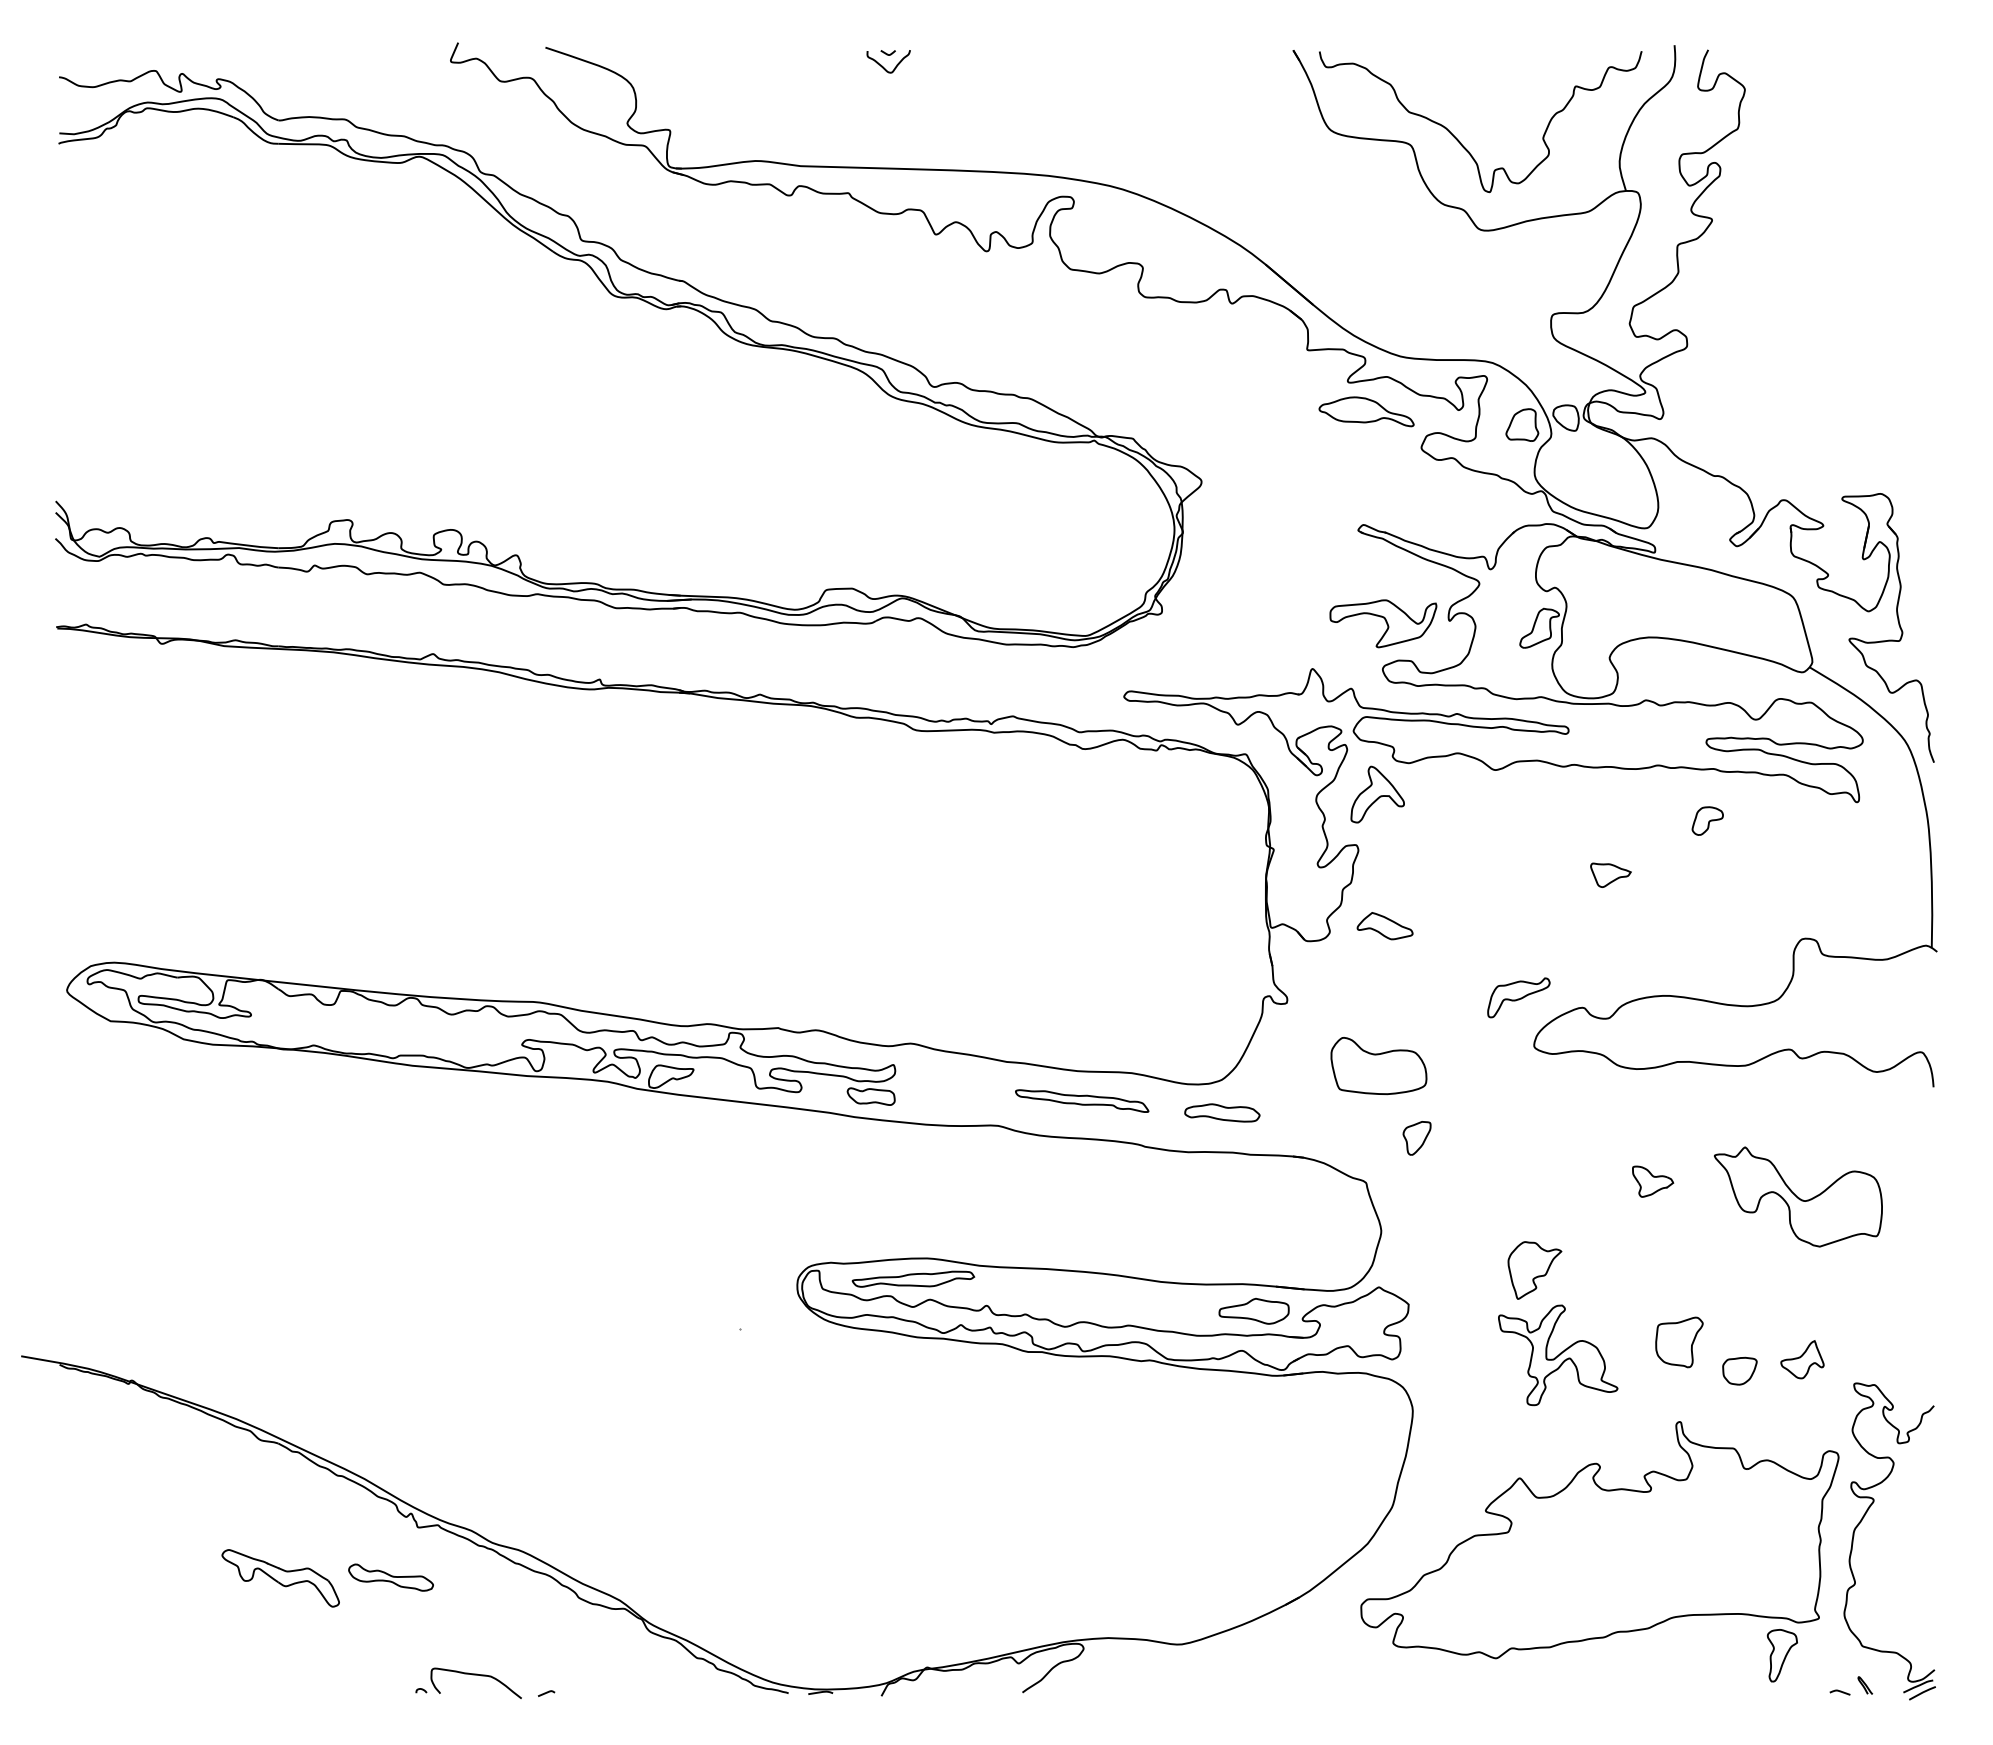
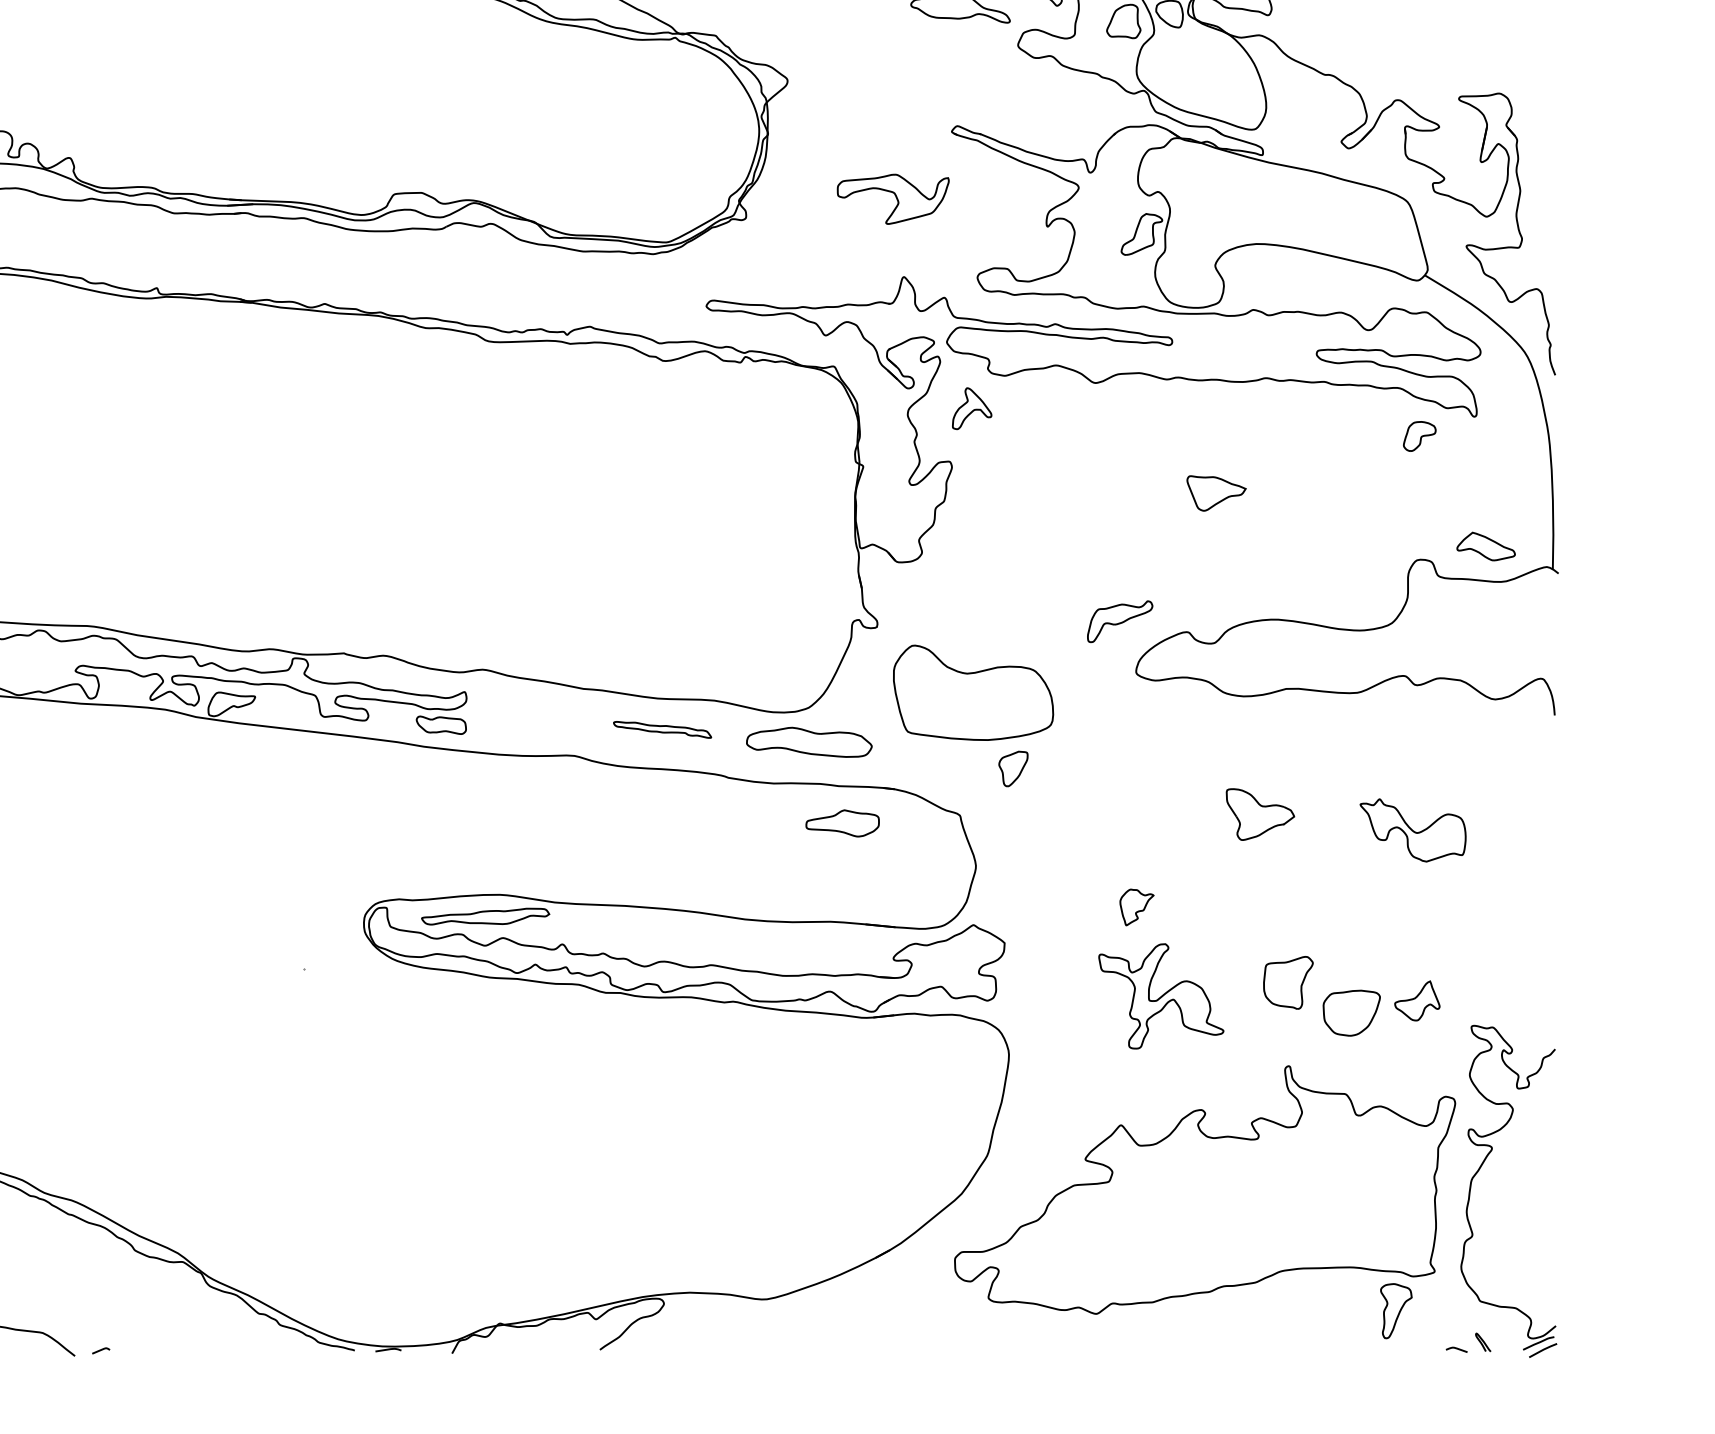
part: (1383, 623) -> (893, 199), moved
part: (1377, 794) -> (971, 408), size x0.7
part: (1707, 820) -> (1419, 435), moved
part: (1610, 874) -> (1216, 492), size x1.4
part: (1384, 926) -> (1485, 546), moved
part: (1378, 1066) -> (973, 693), size x1.6
part: (1082, 1100) -> (662, 729), size x0.7
part: (1222, 1112) -> (809, 741), size x1.6
part: (1653, 1181) -> (1261, 814), size x1.6
part: (1798, 1196) -> (1413, 829), size x0.6
part: (1534, 1270) -> (1136, 907), size x0.6
part: (1253, 1311) -> (842, 823), moved
part: (1739, 1370) -> (1351, 1012), size x1.6

